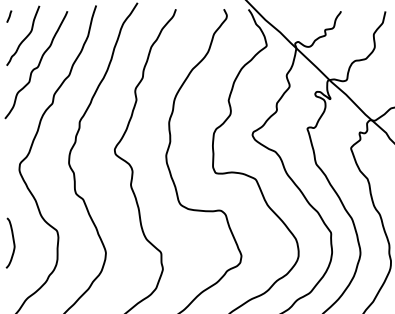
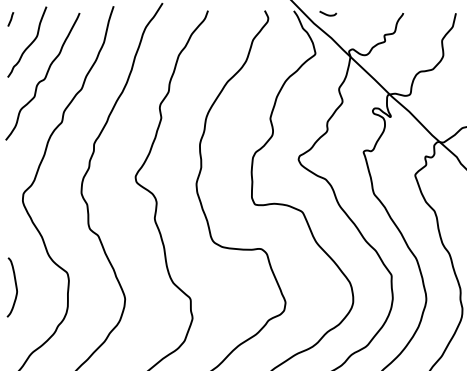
curve: (277, 12) -> (328, 14), added

